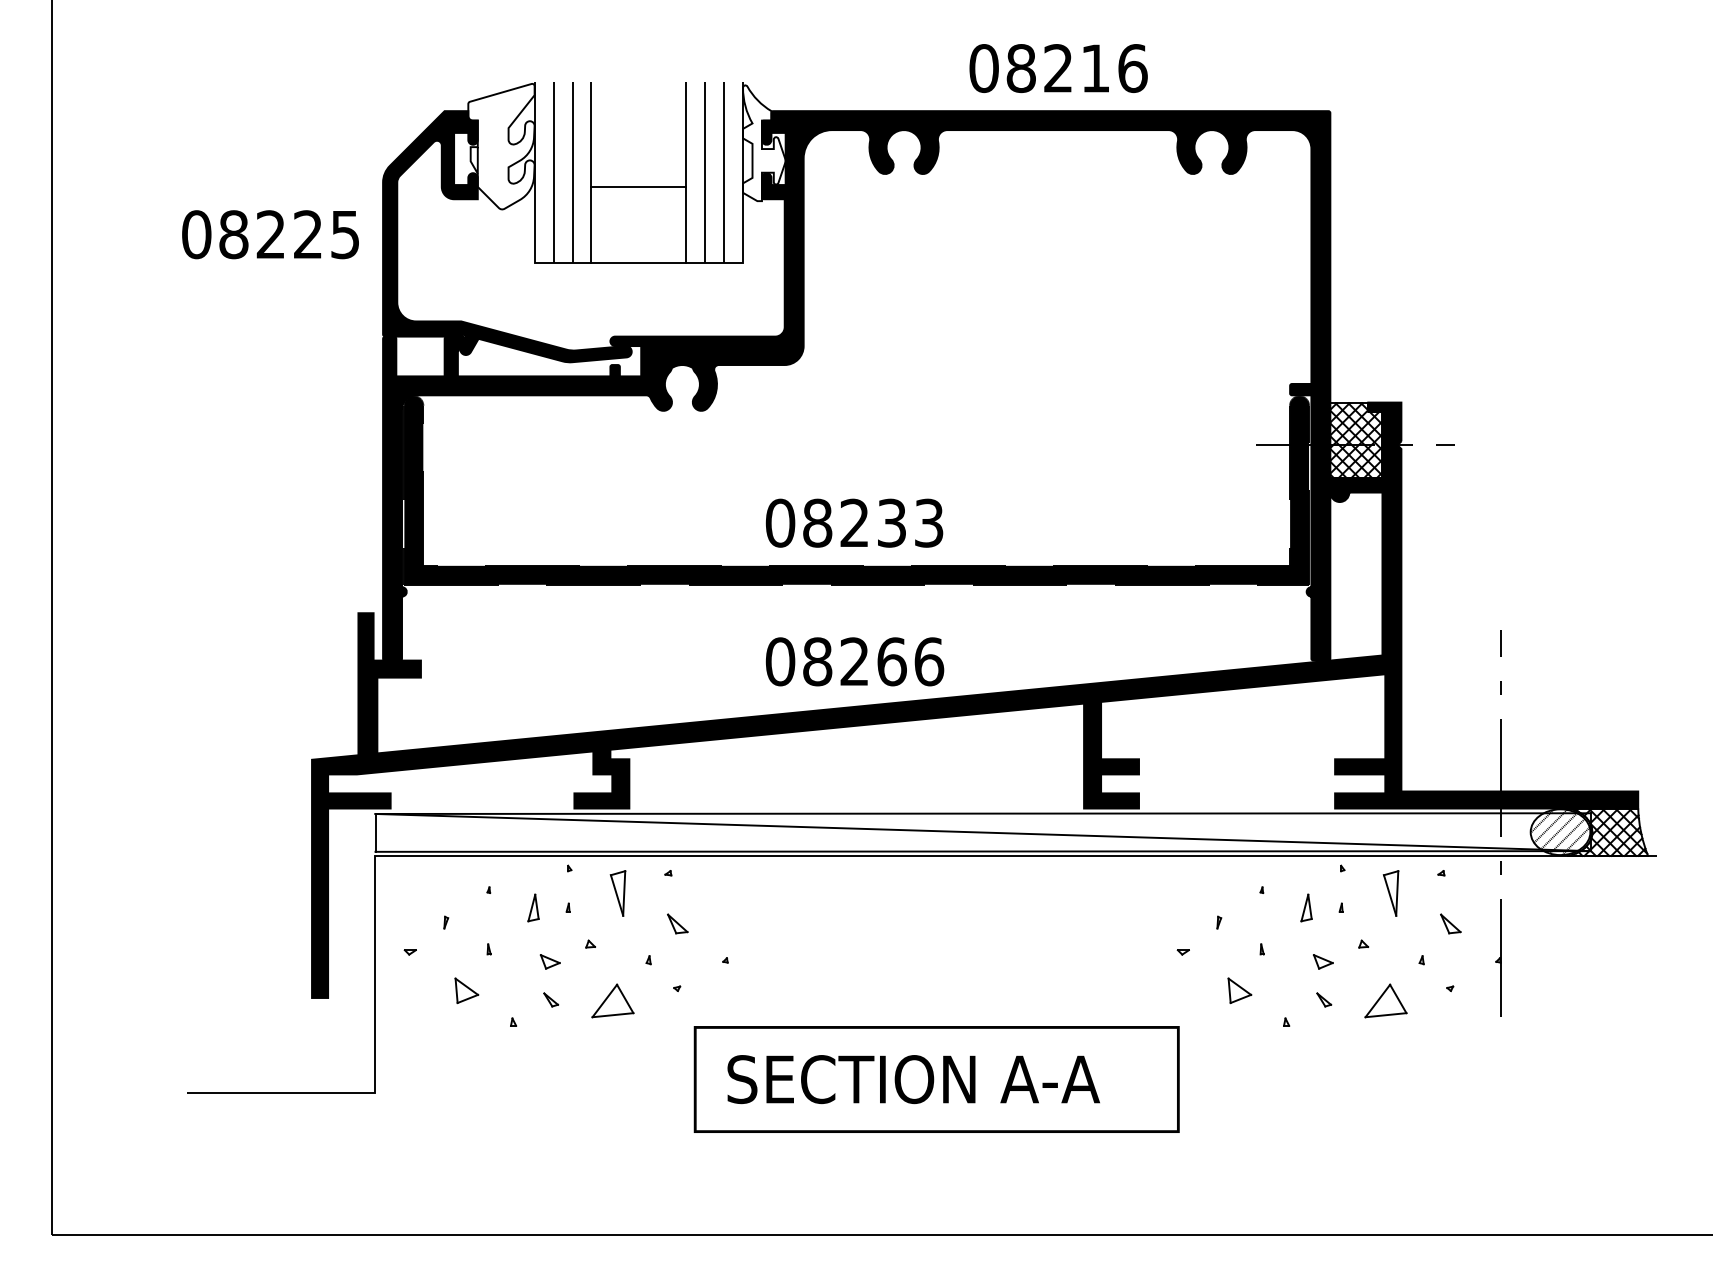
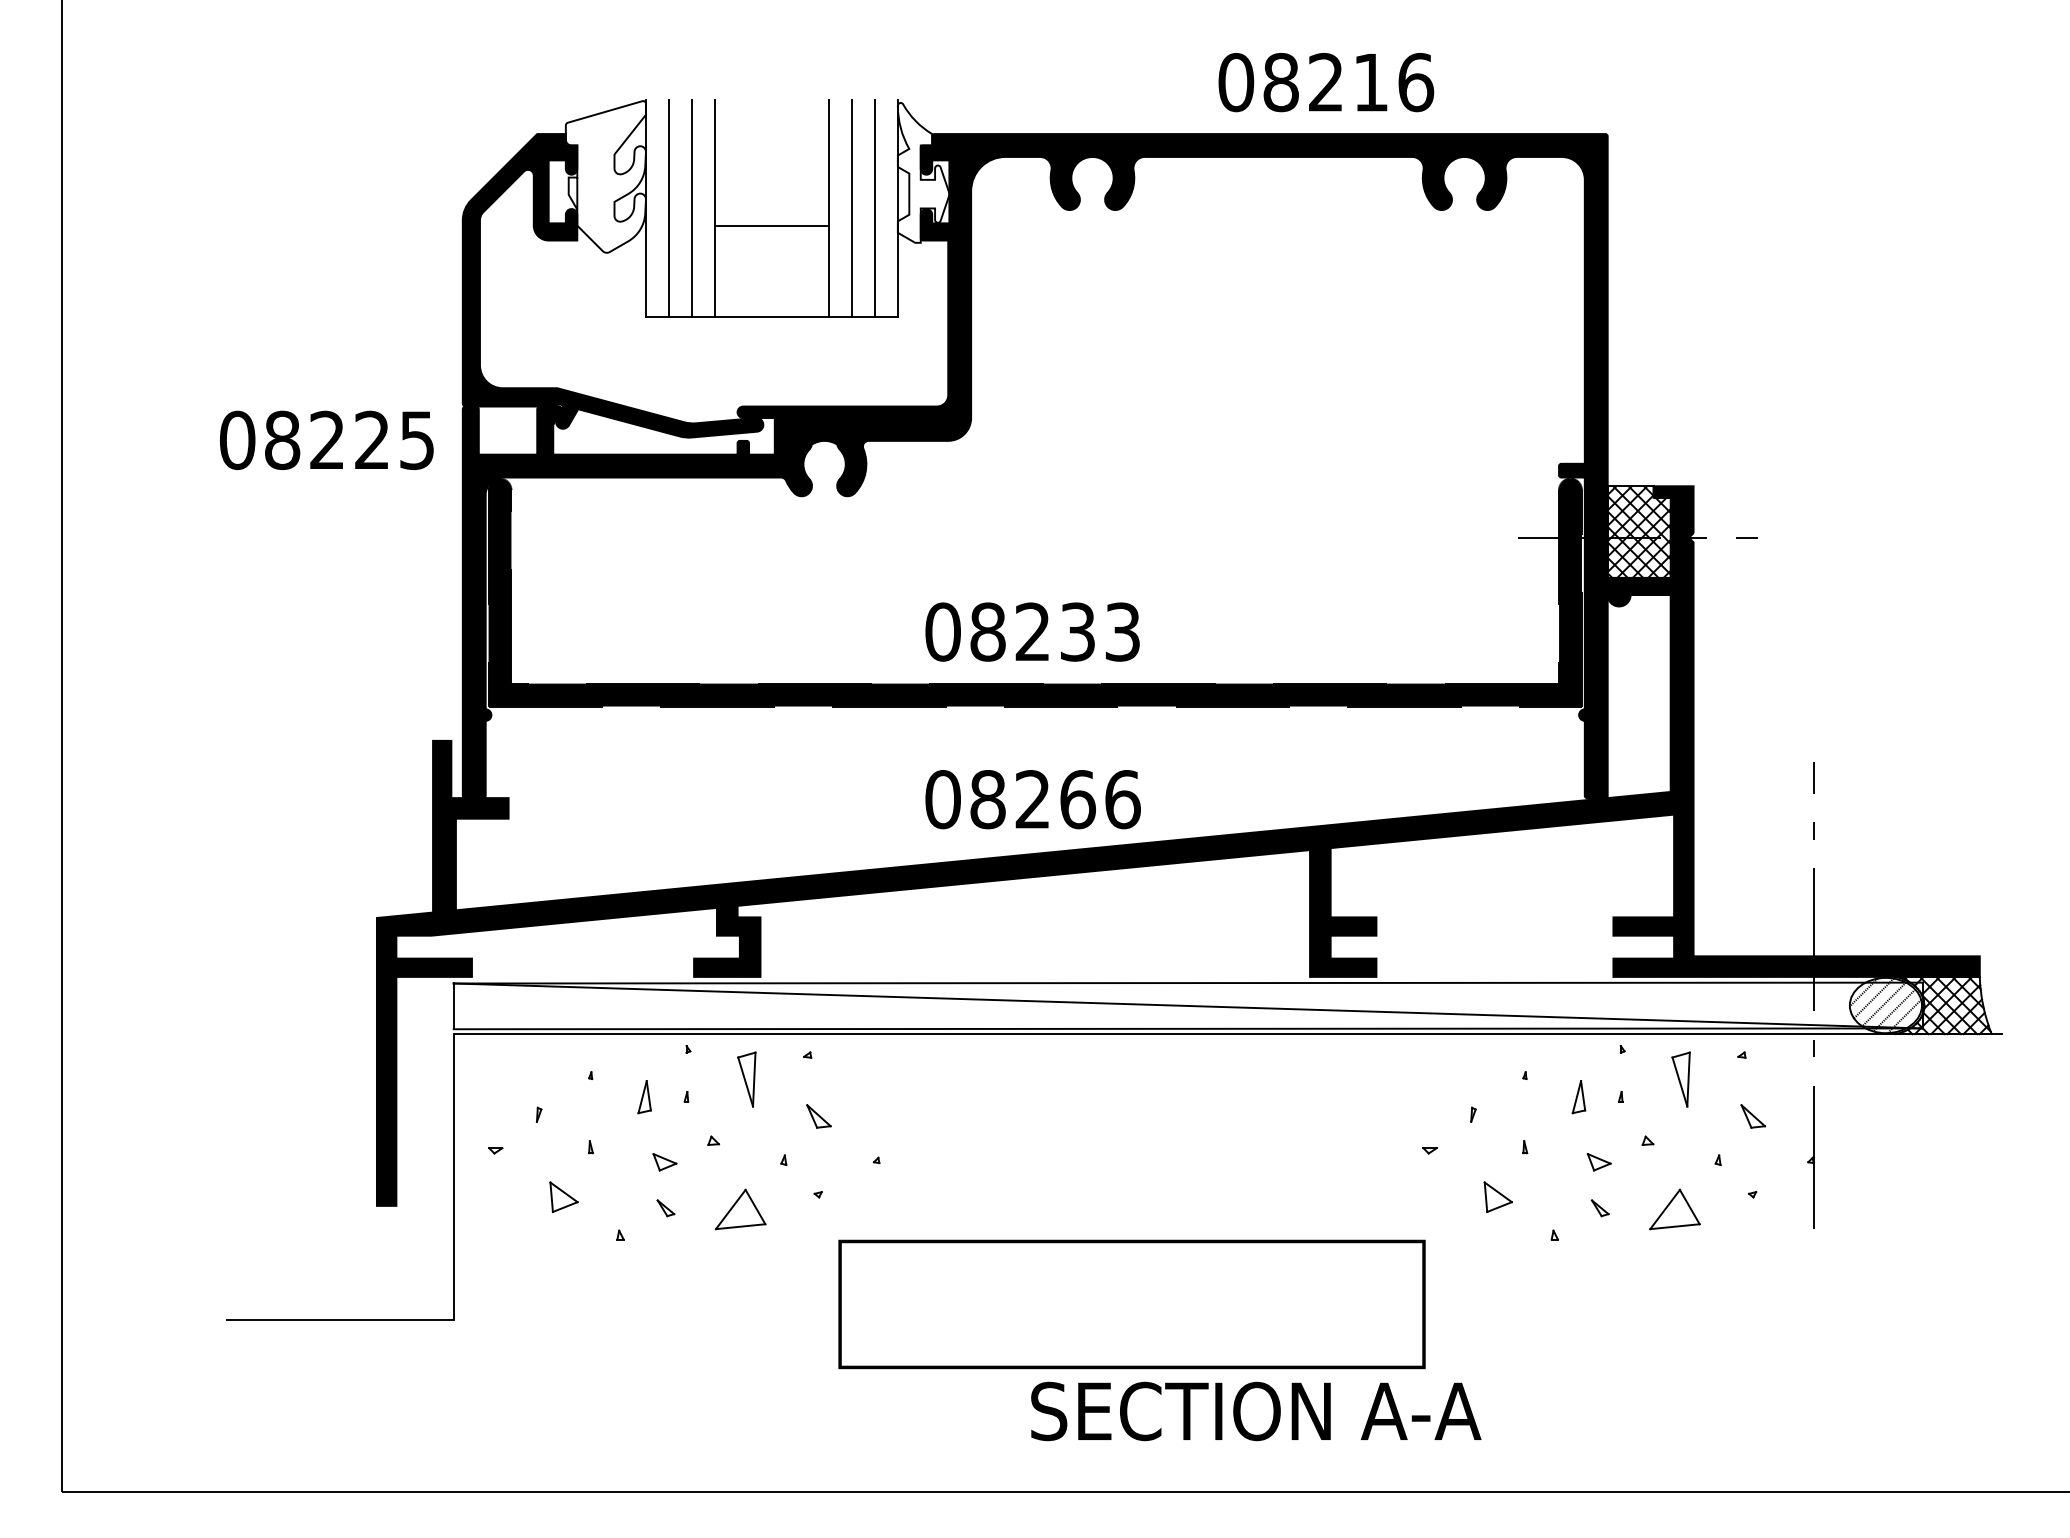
text: (1058, 68) -> (1326, 82), moved
text: (270, 233) -> (326, 439), moved
text: (914, 1079) -> (1256, 1411), moved

